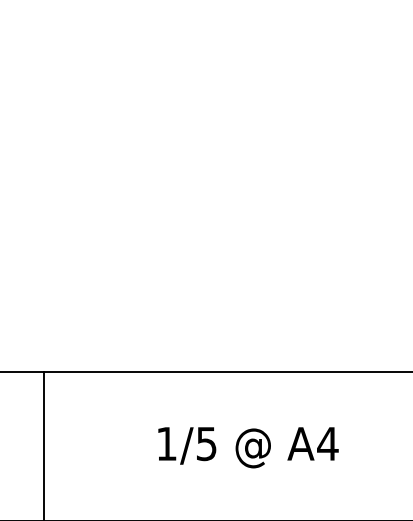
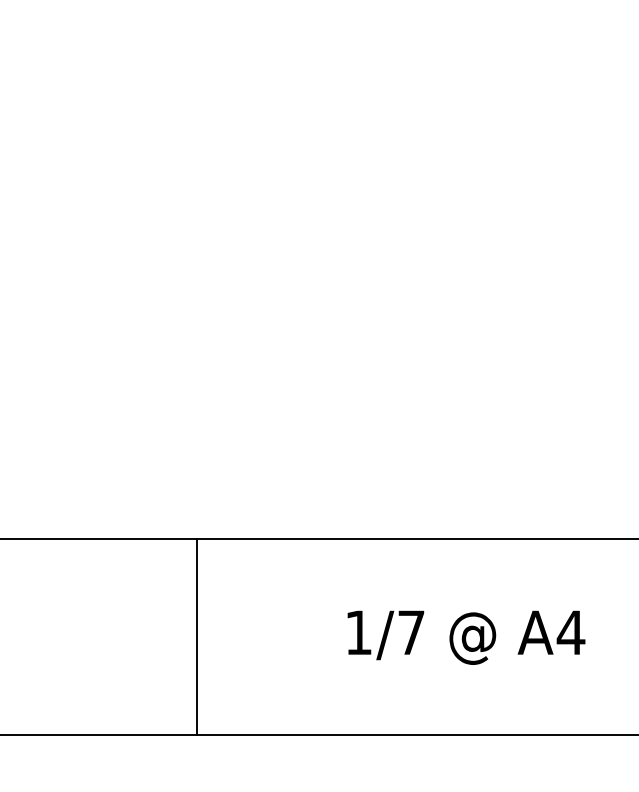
text: (206, 443) -> (411, 632), 1/5 -> 1/7

